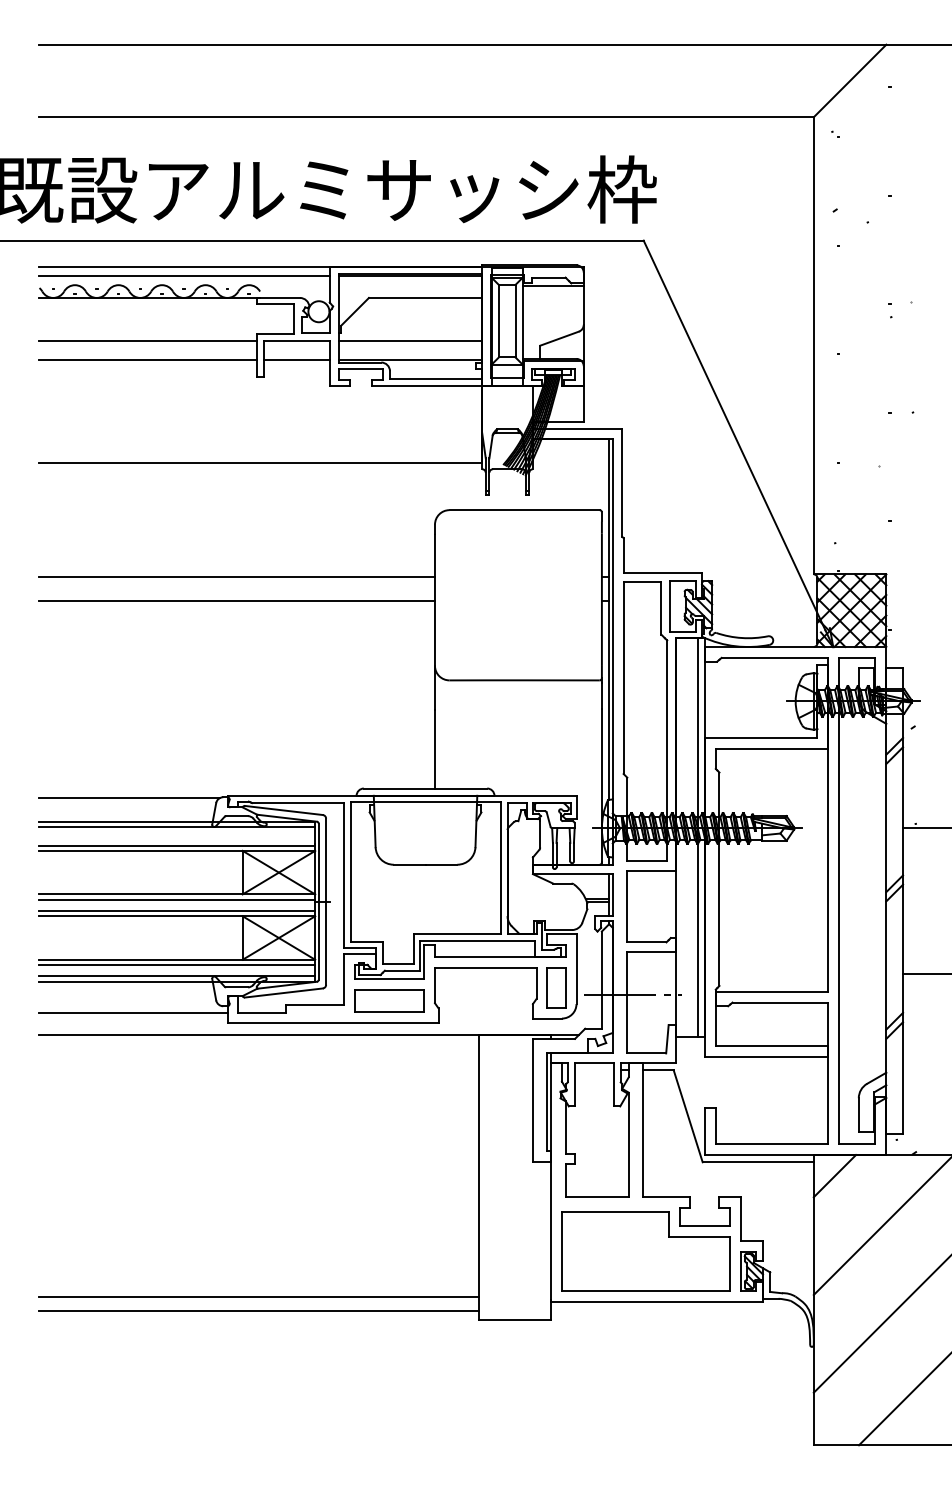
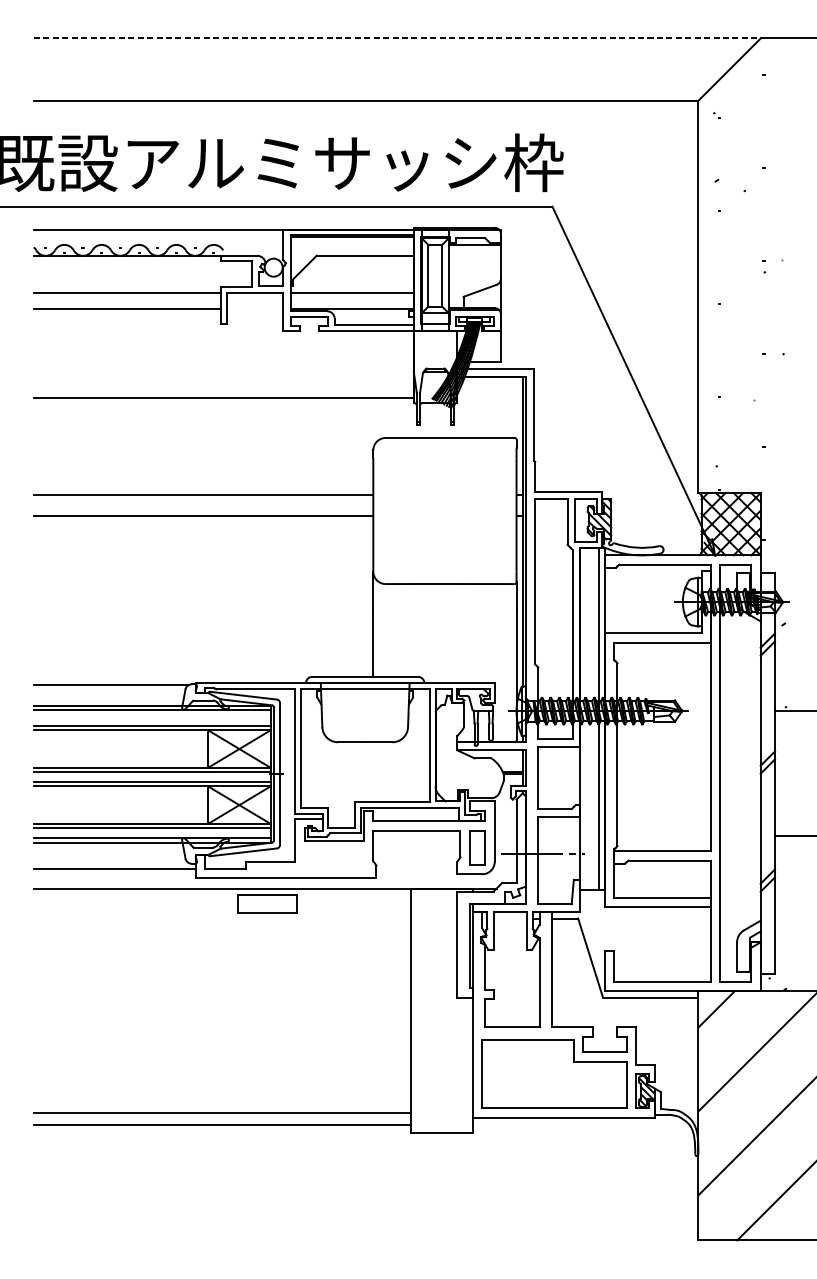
line: (463, 44) -> (397, 38), solid -> dashed
line: (184, 276) -> (158, 237), removed
line: (296, 360) -> (254, 309), removed
part: (389, 1000) -> (267, 903), moved

